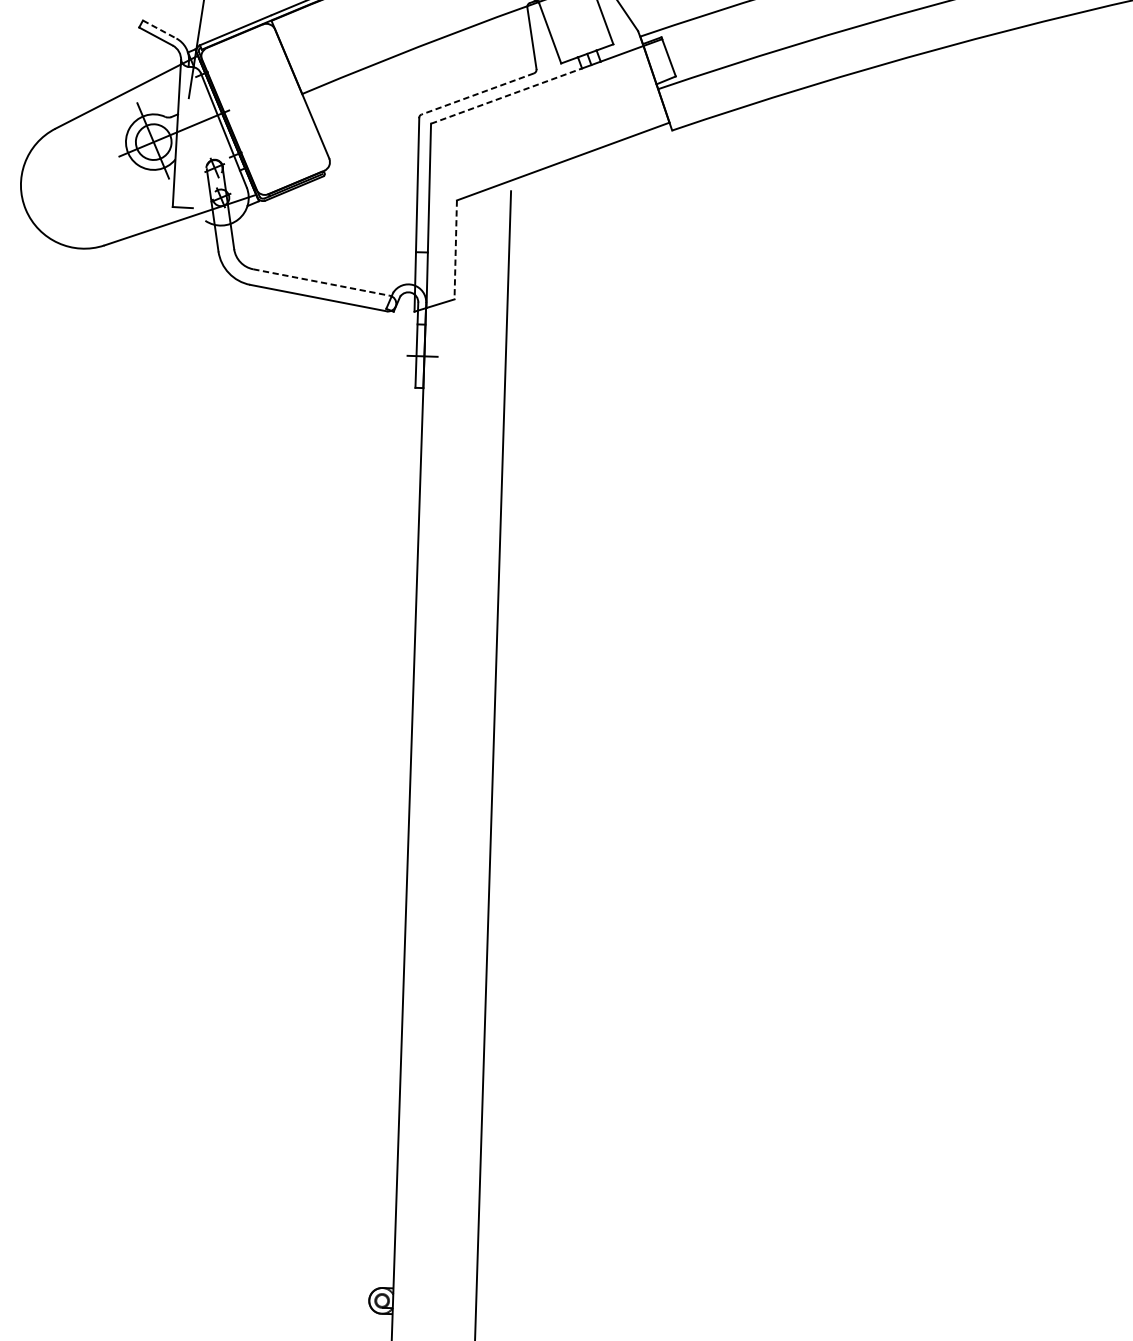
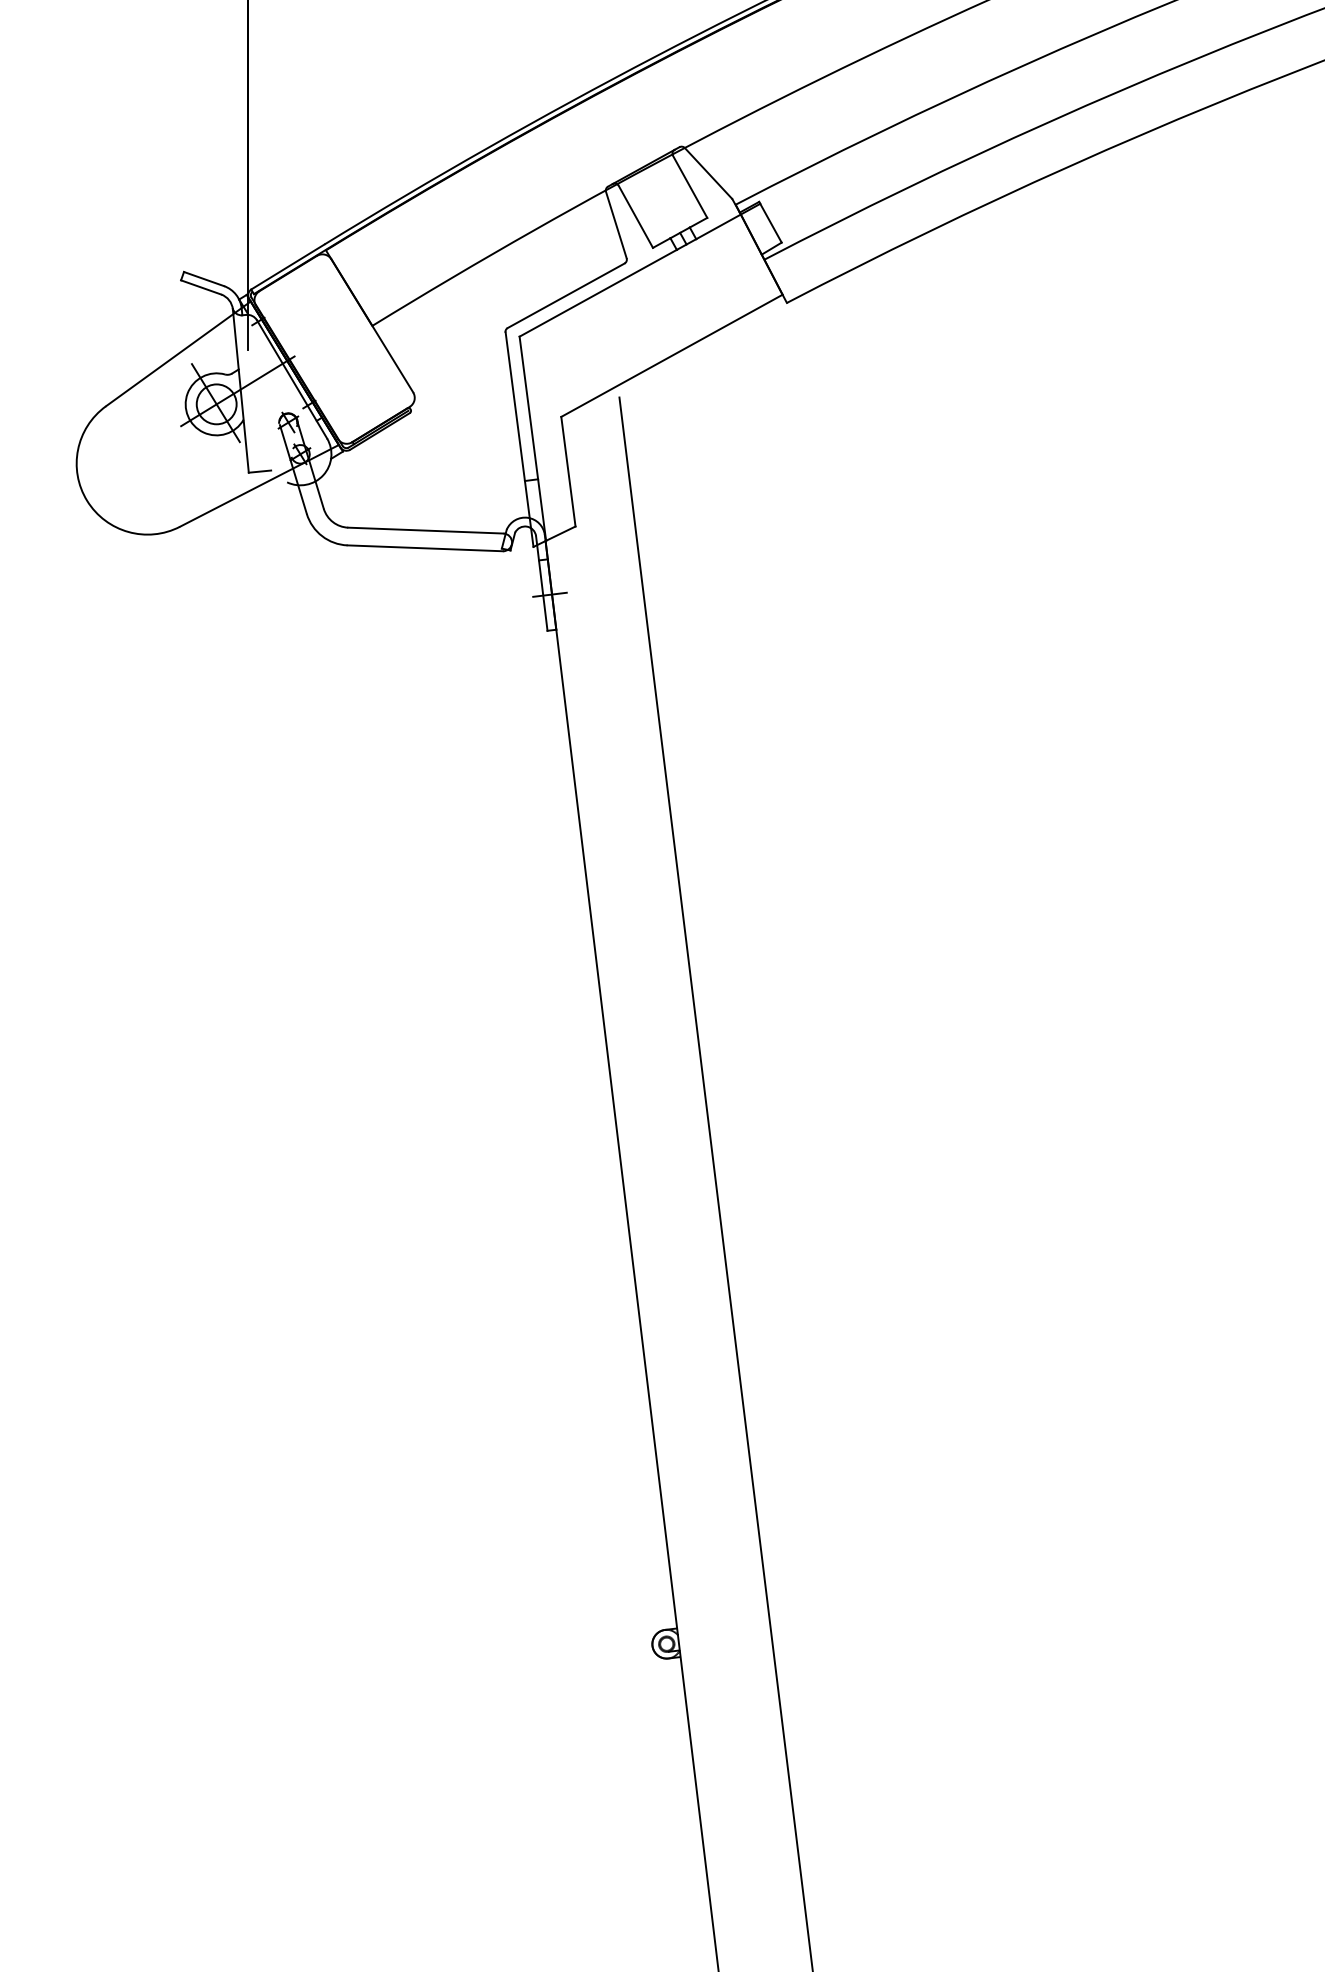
line: (160, 29) -> (204, 279), dashed -> solid
line: (478, 93) -> (566, 295), dashed -> solid
line: (506, 96) -> (598, 293), dashed -> solid
line: (455, 250) -> (568, 472), dashed -> solid
line: (321, 282) -> (425, 530), dashed -> solid

